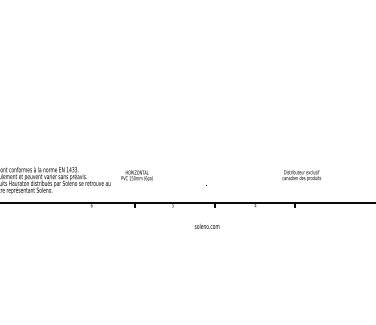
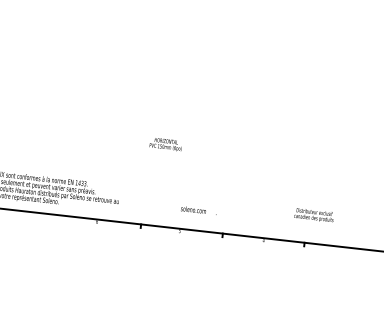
text: (136, 175) -> (165, 144), moved
text: (206, 226) -> (193, 210), moved

